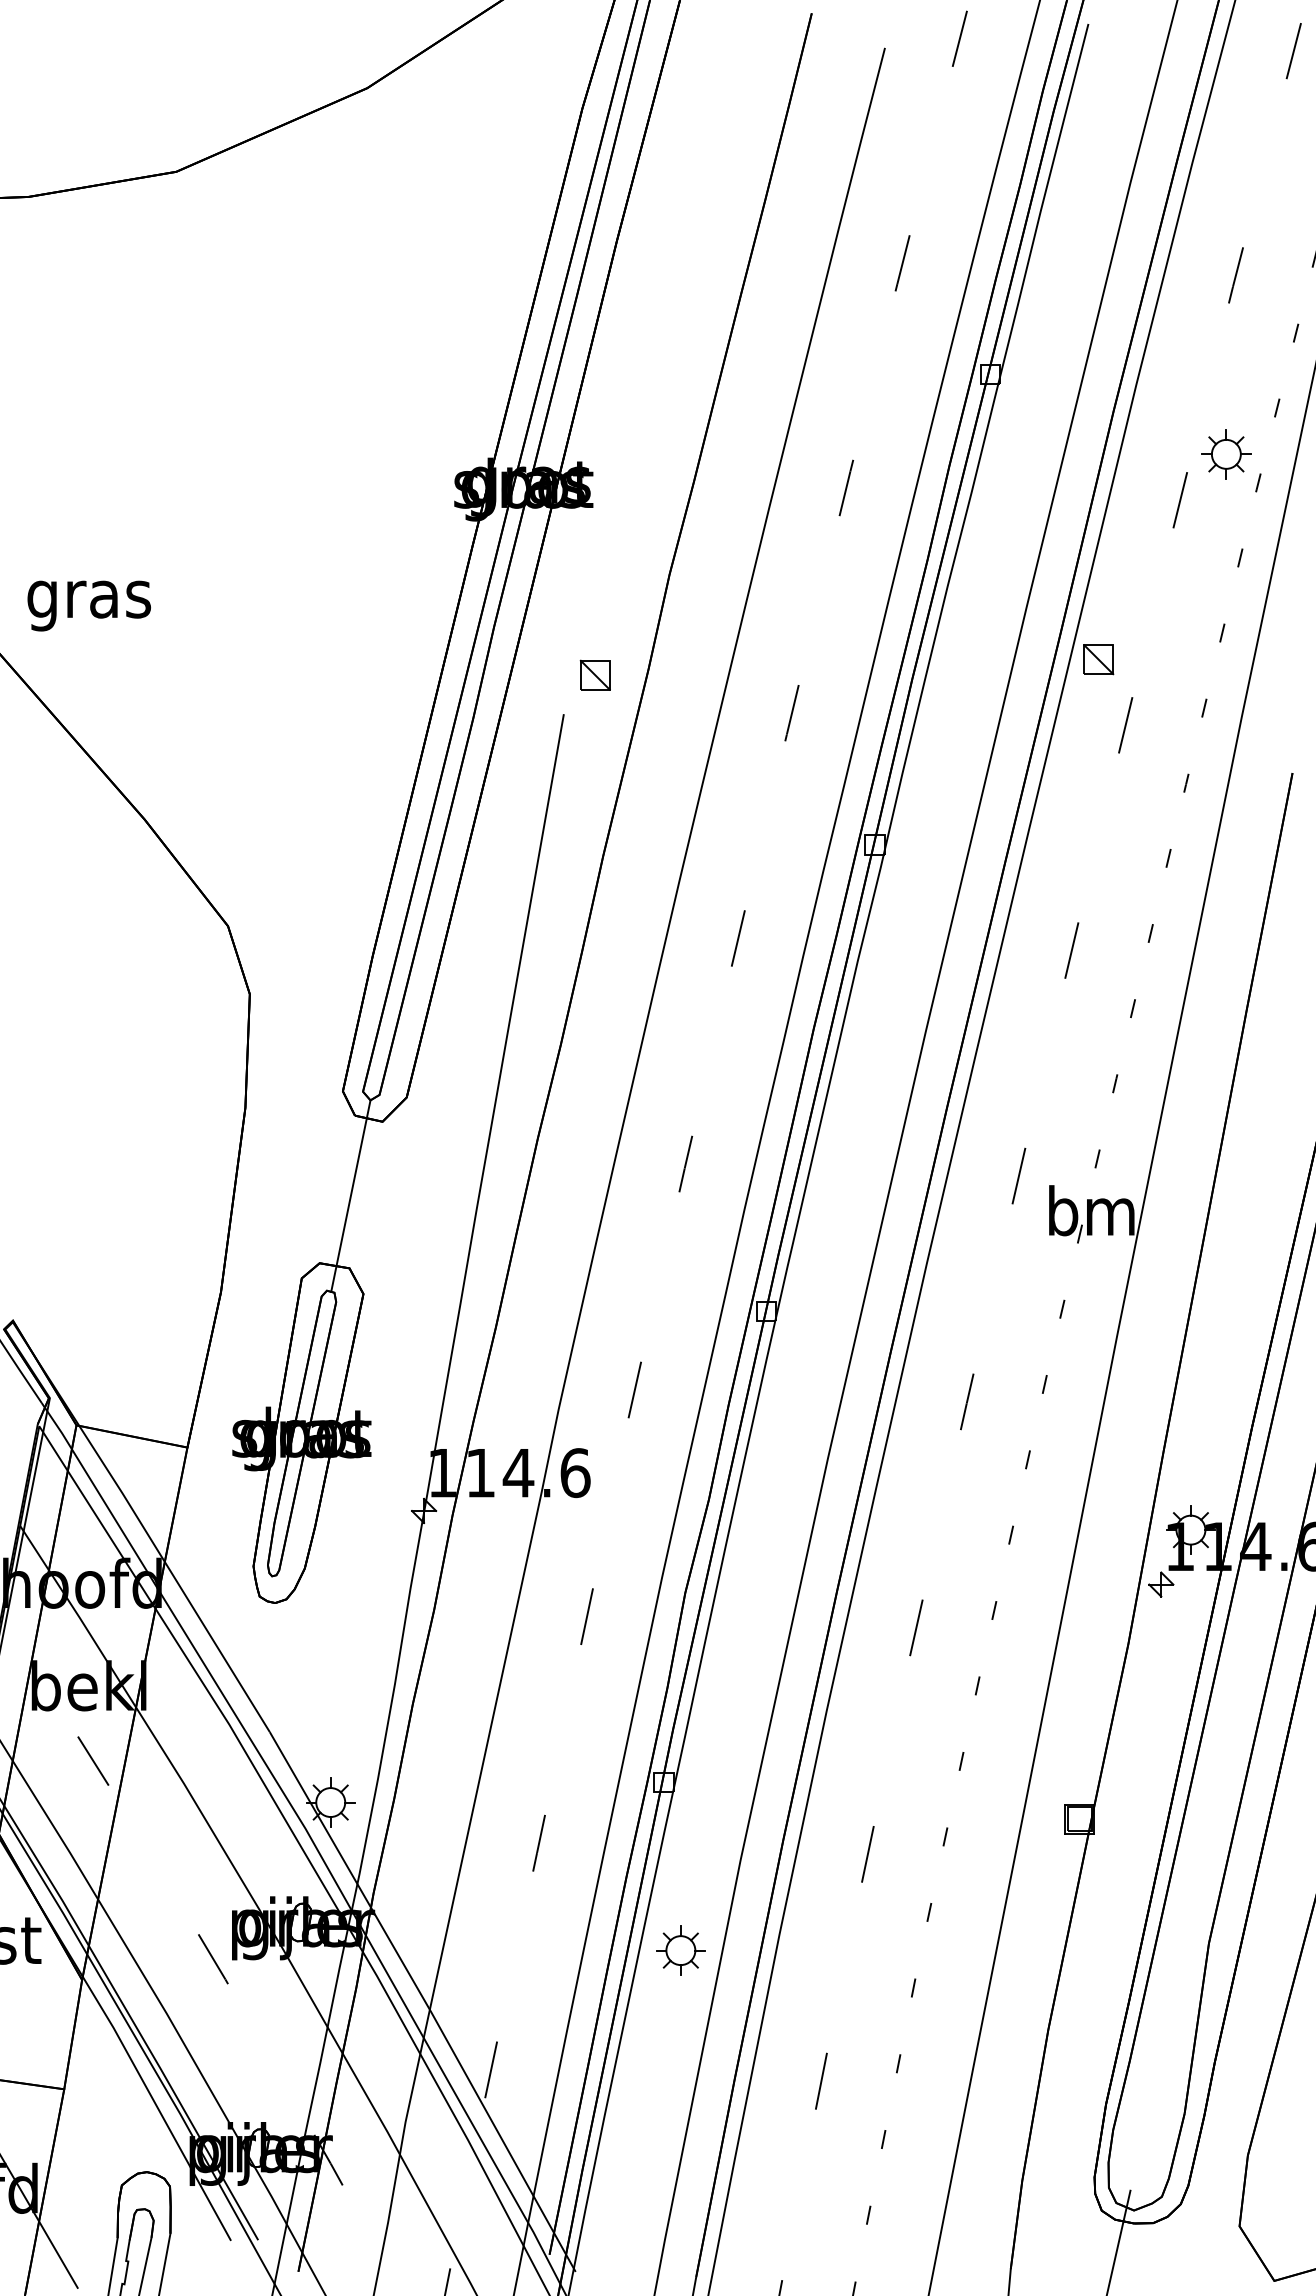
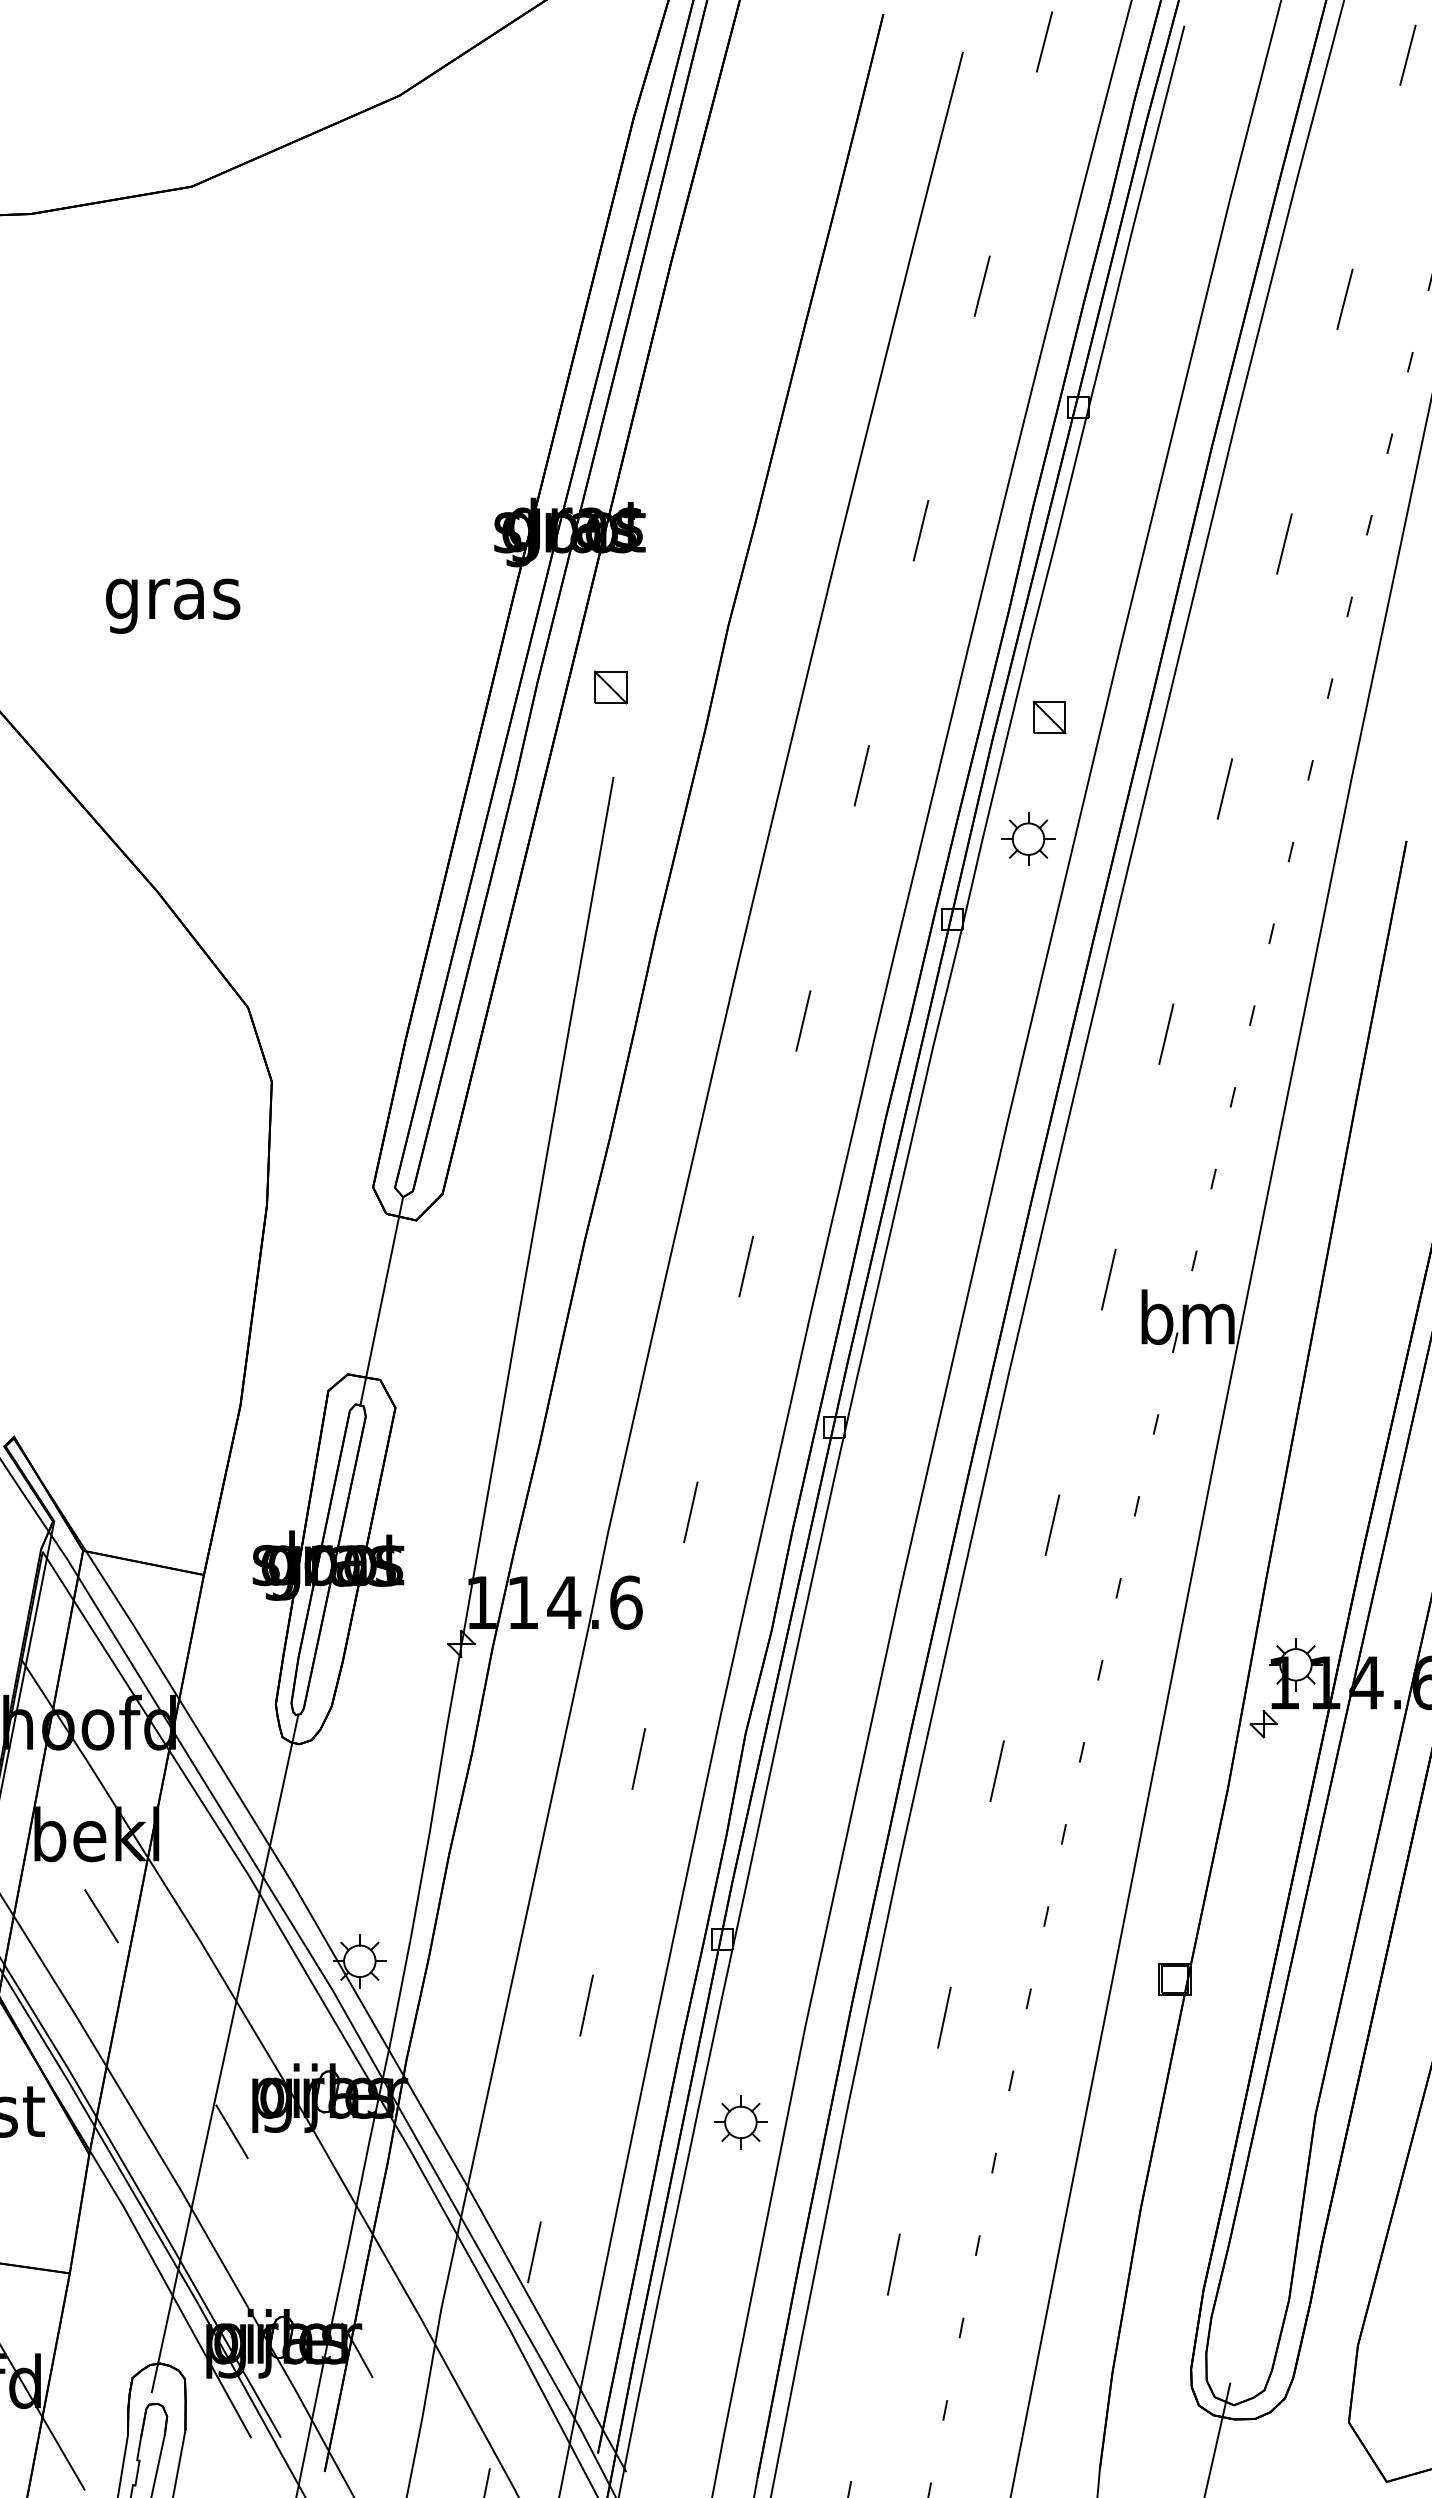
part: (1226, 453) -> (1028, 838), moved
text: (89, 605) -> (173, 605), moved
part: (1098, 659) -> (1049, 717), moved
part: (595, 675) -> (610, 687), moved
line: (206, 1888) -> (224, 2054), added

